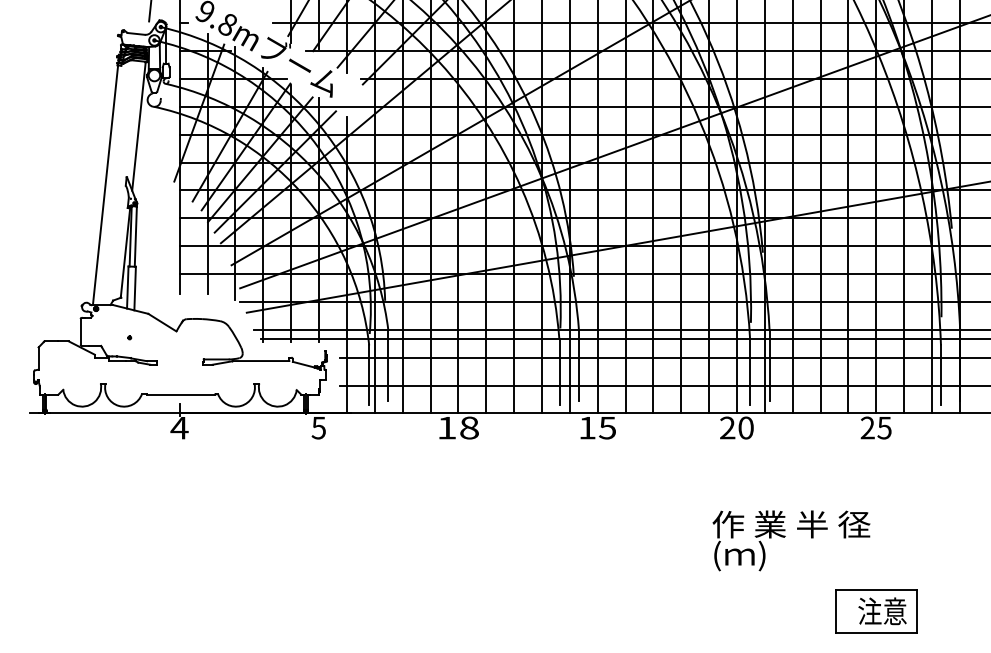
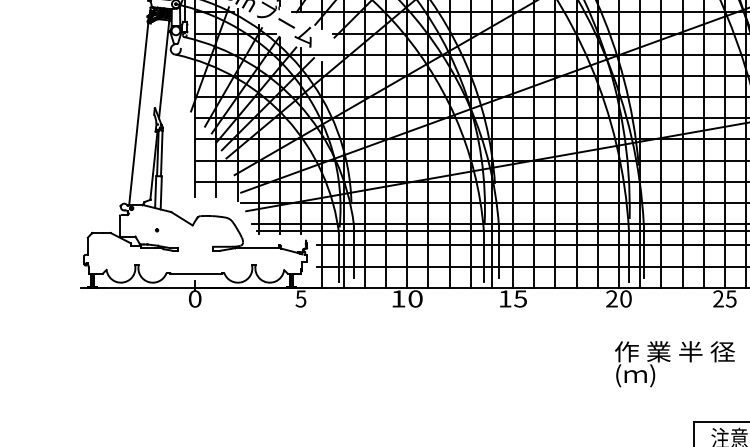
text: (179, 427) -> (195, 298), 4 -> 0
text: (469, 428) -> (415, 299), 18 -> 10
text: (791, 540) -> (674, 363), moved

